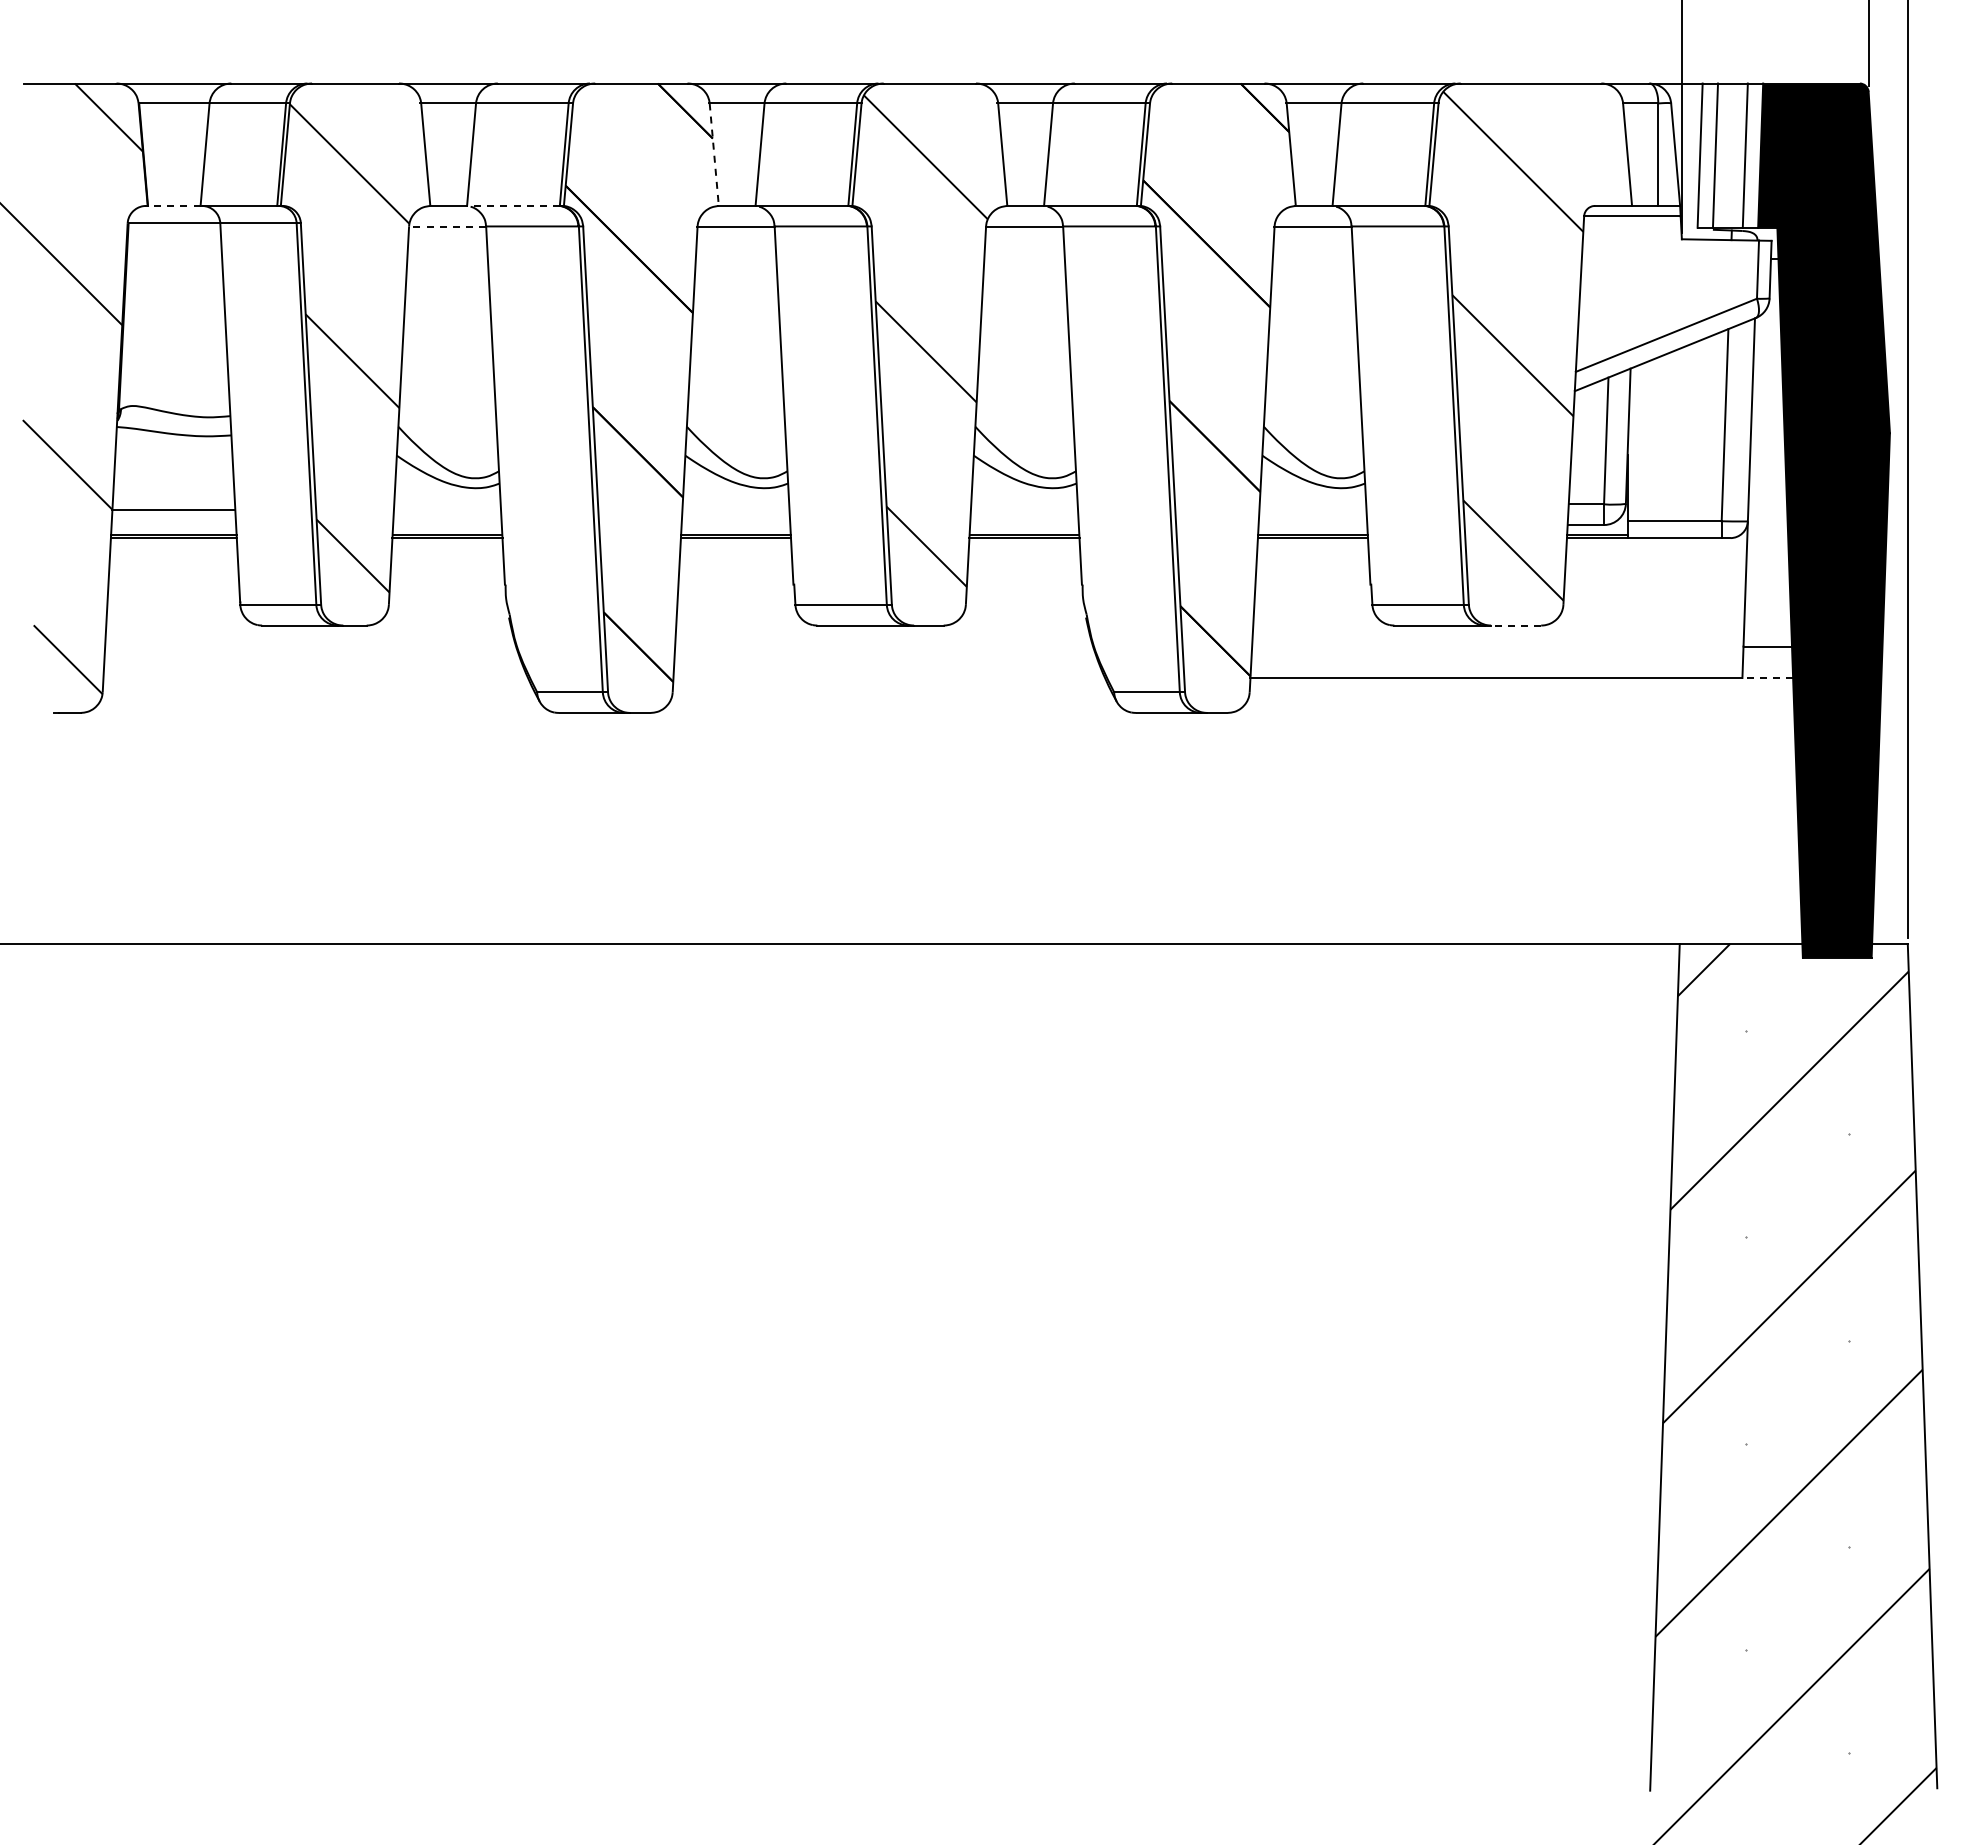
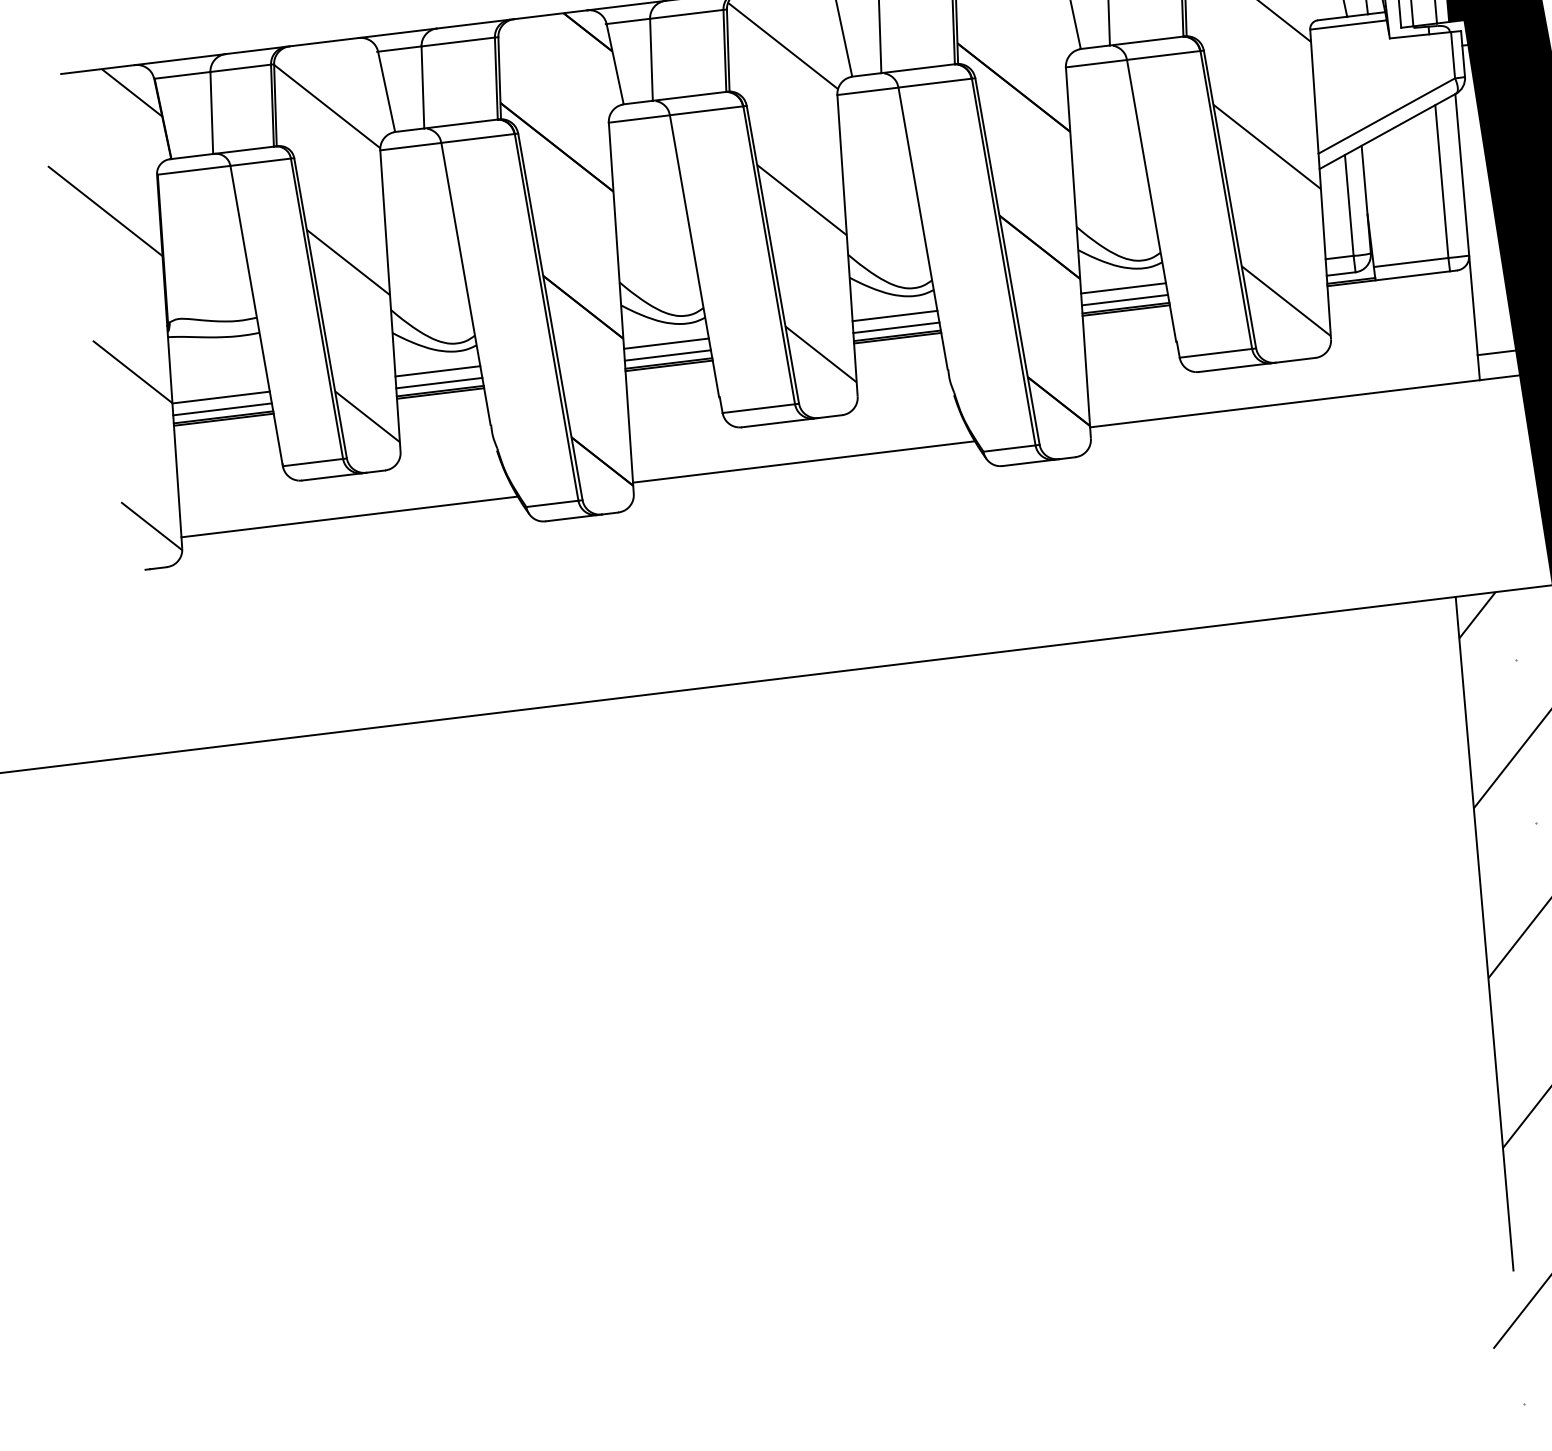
line: (714, 155) -> (615, 64), dashed -> solid
line: (173, 205) -> (191, 156), dashed -> solid
line: (512, 205) -> (460, 123), dashed -> solid
line: (447, 226) -> (410, 146), dashed -> solid
line: (447, 510) -> (437, 371), added
line: (735, 510) -> (666, 344), added
line: (1024, 510) -> (895, 316), added
line: (1312, 510) -> (1123, 288), added
line: (173, 525) -> (222, 409), added
line: (447, 525) -> (439, 383), added
line: (735, 525) -> (667, 355), added
line: (1024, 525) -> (896, 328), added
line: (1312, 525) -> (1124, 300), added
line: (1515, 625) -> (1295, 360), dashed -> solid
line: (315, 678) -> (349, 517), added
line: (889, 678) -> (804, 462), added
line: (1767, 678) -> (1499, 378), dashed -> solid

